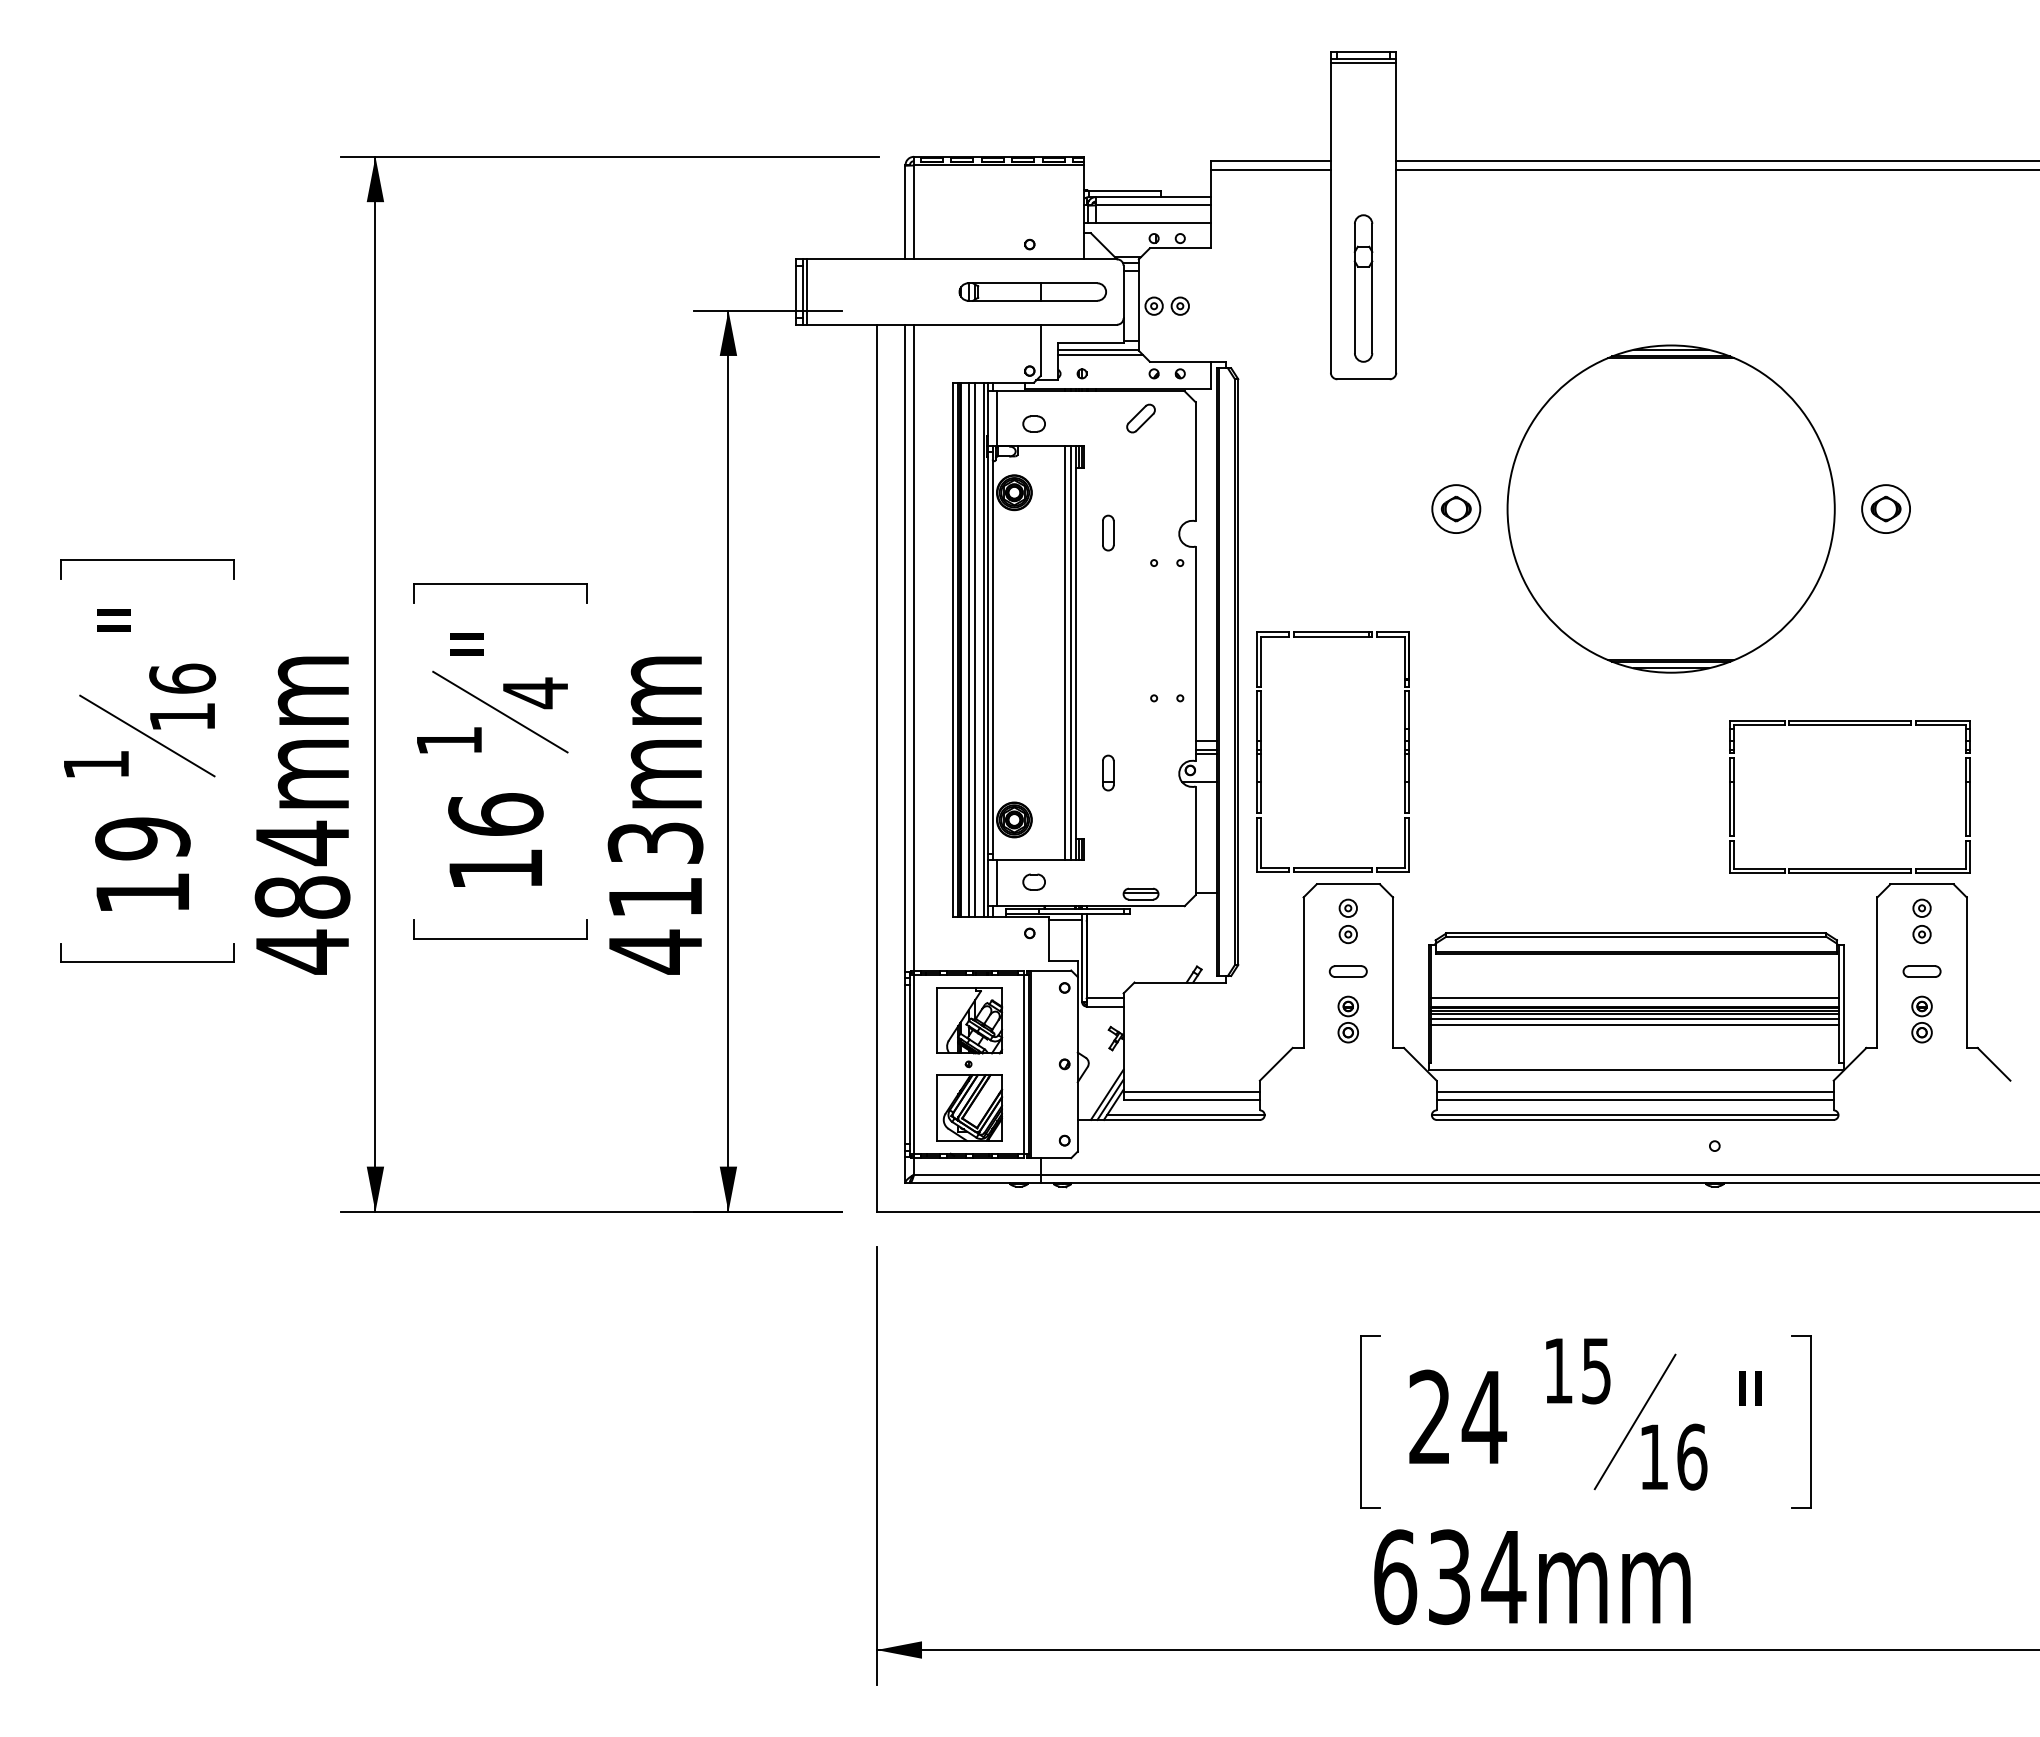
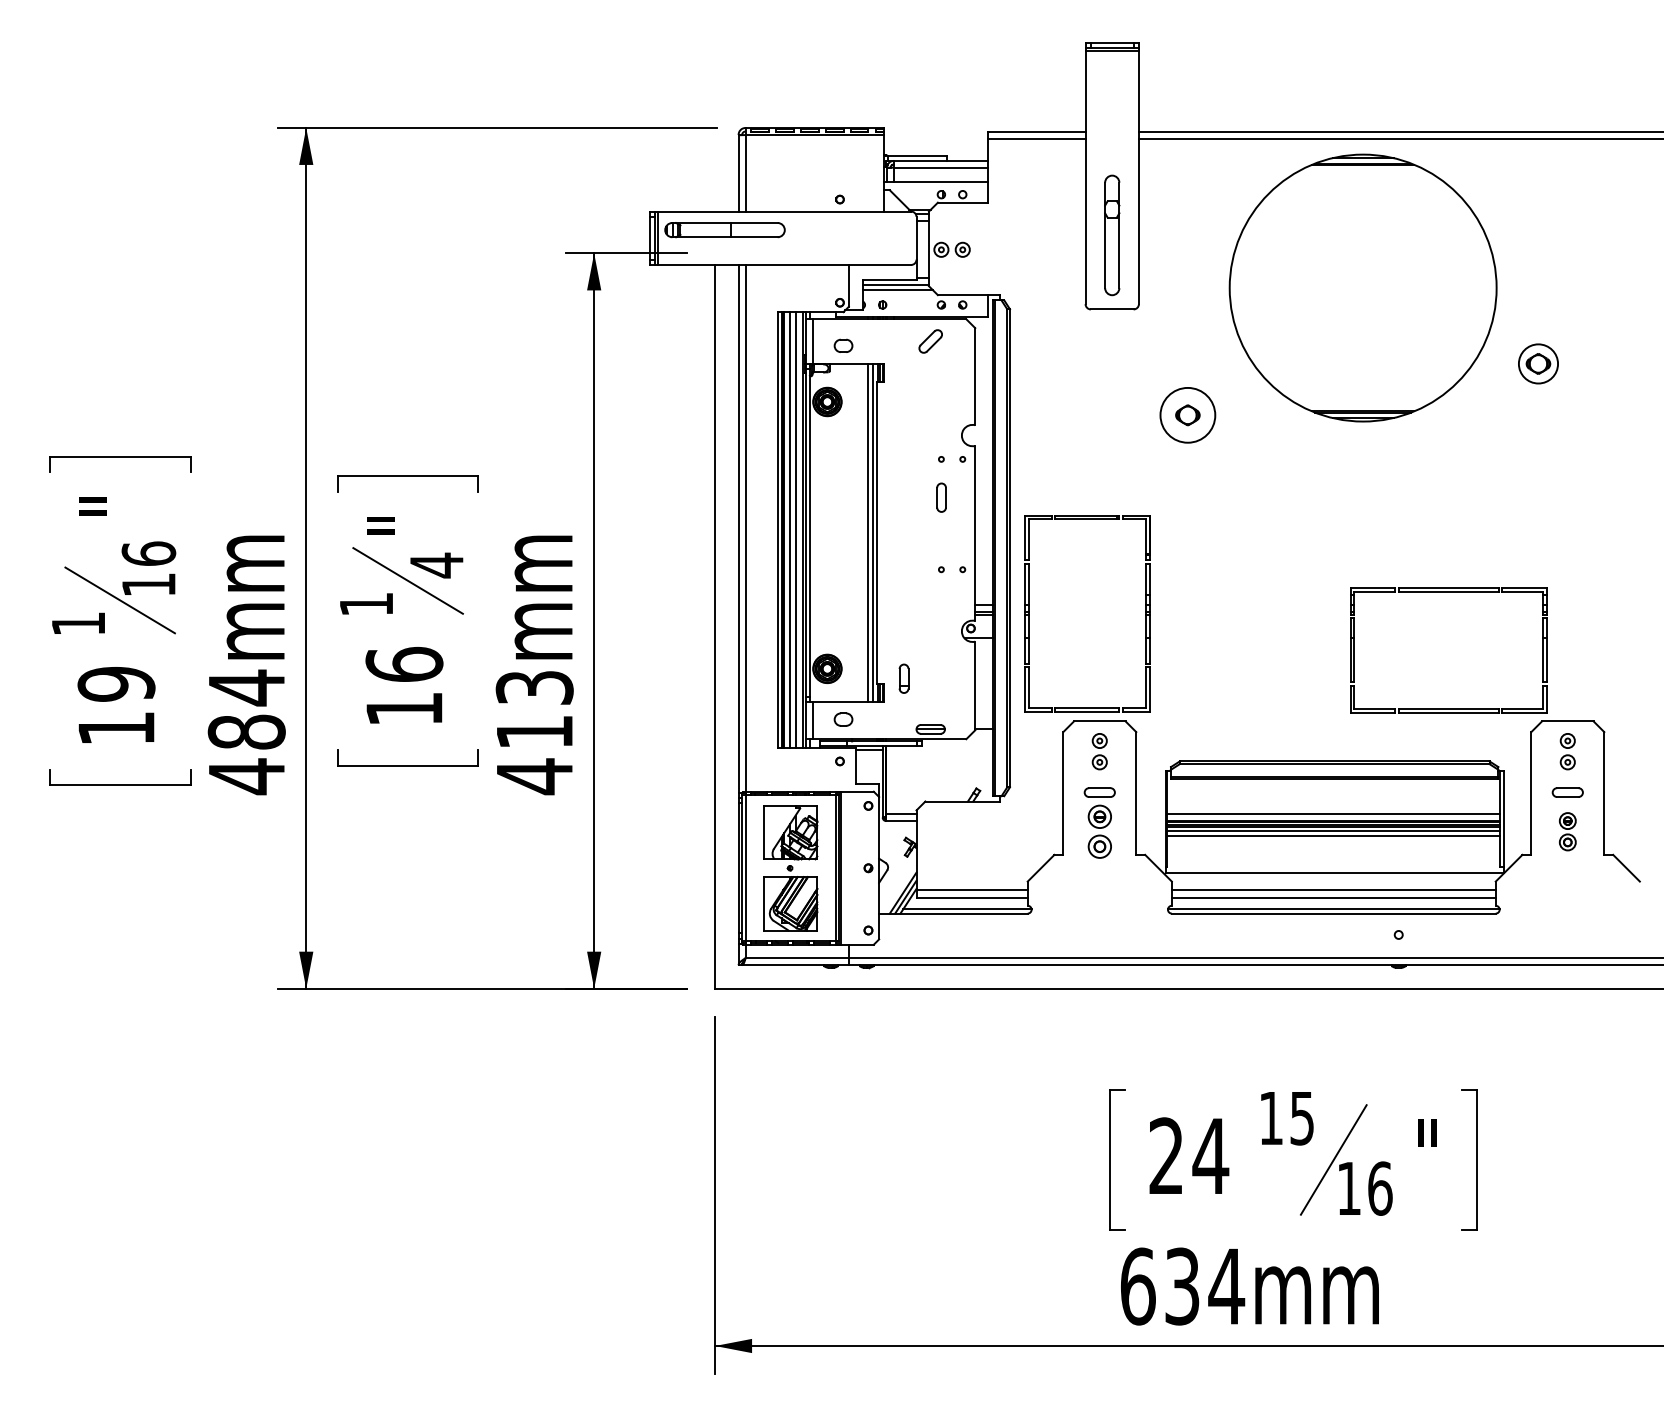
part: (1032, 291) -> (724, 229), moved
part: (1670, 508) -> (1362, 287), moved
part: (1885, 508) -> (1537, 363), moved
circle: (1456, 509) -> (1188, 415), size x1.4
part: (1108, 532) -> (941, 497), moved
part: (1849, 725) -> (1448, 591), moved
part: (1108, 772) -> (904, 678), moved
part: (1347, 1019) -> (1099, 831), size x1.4

